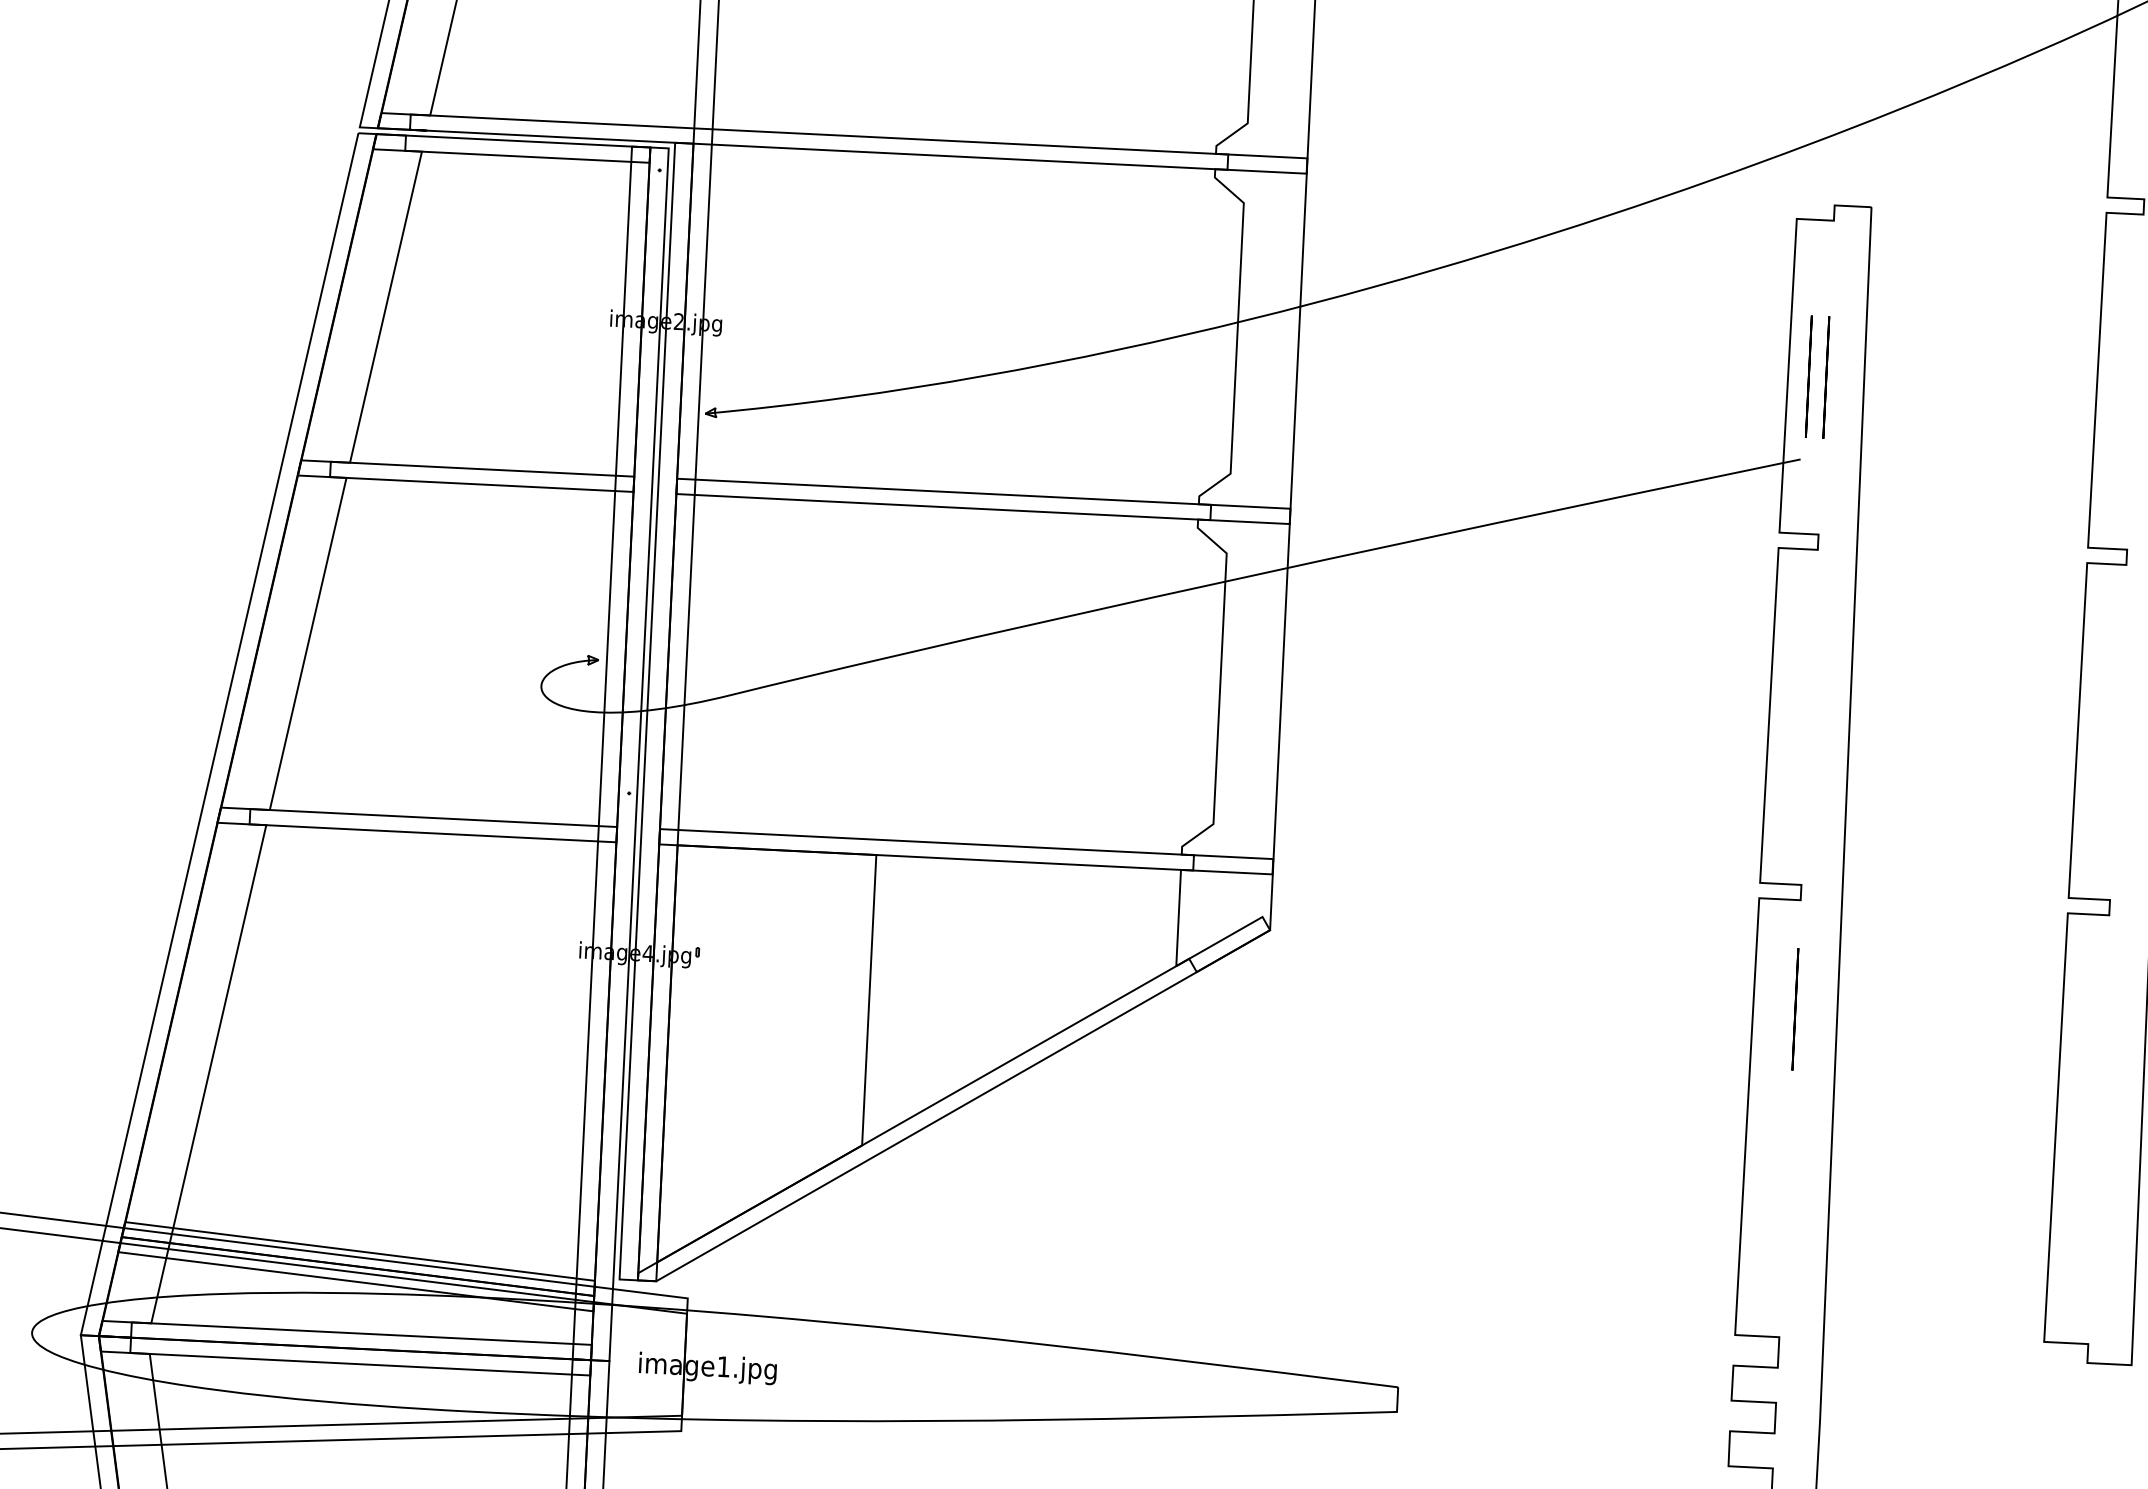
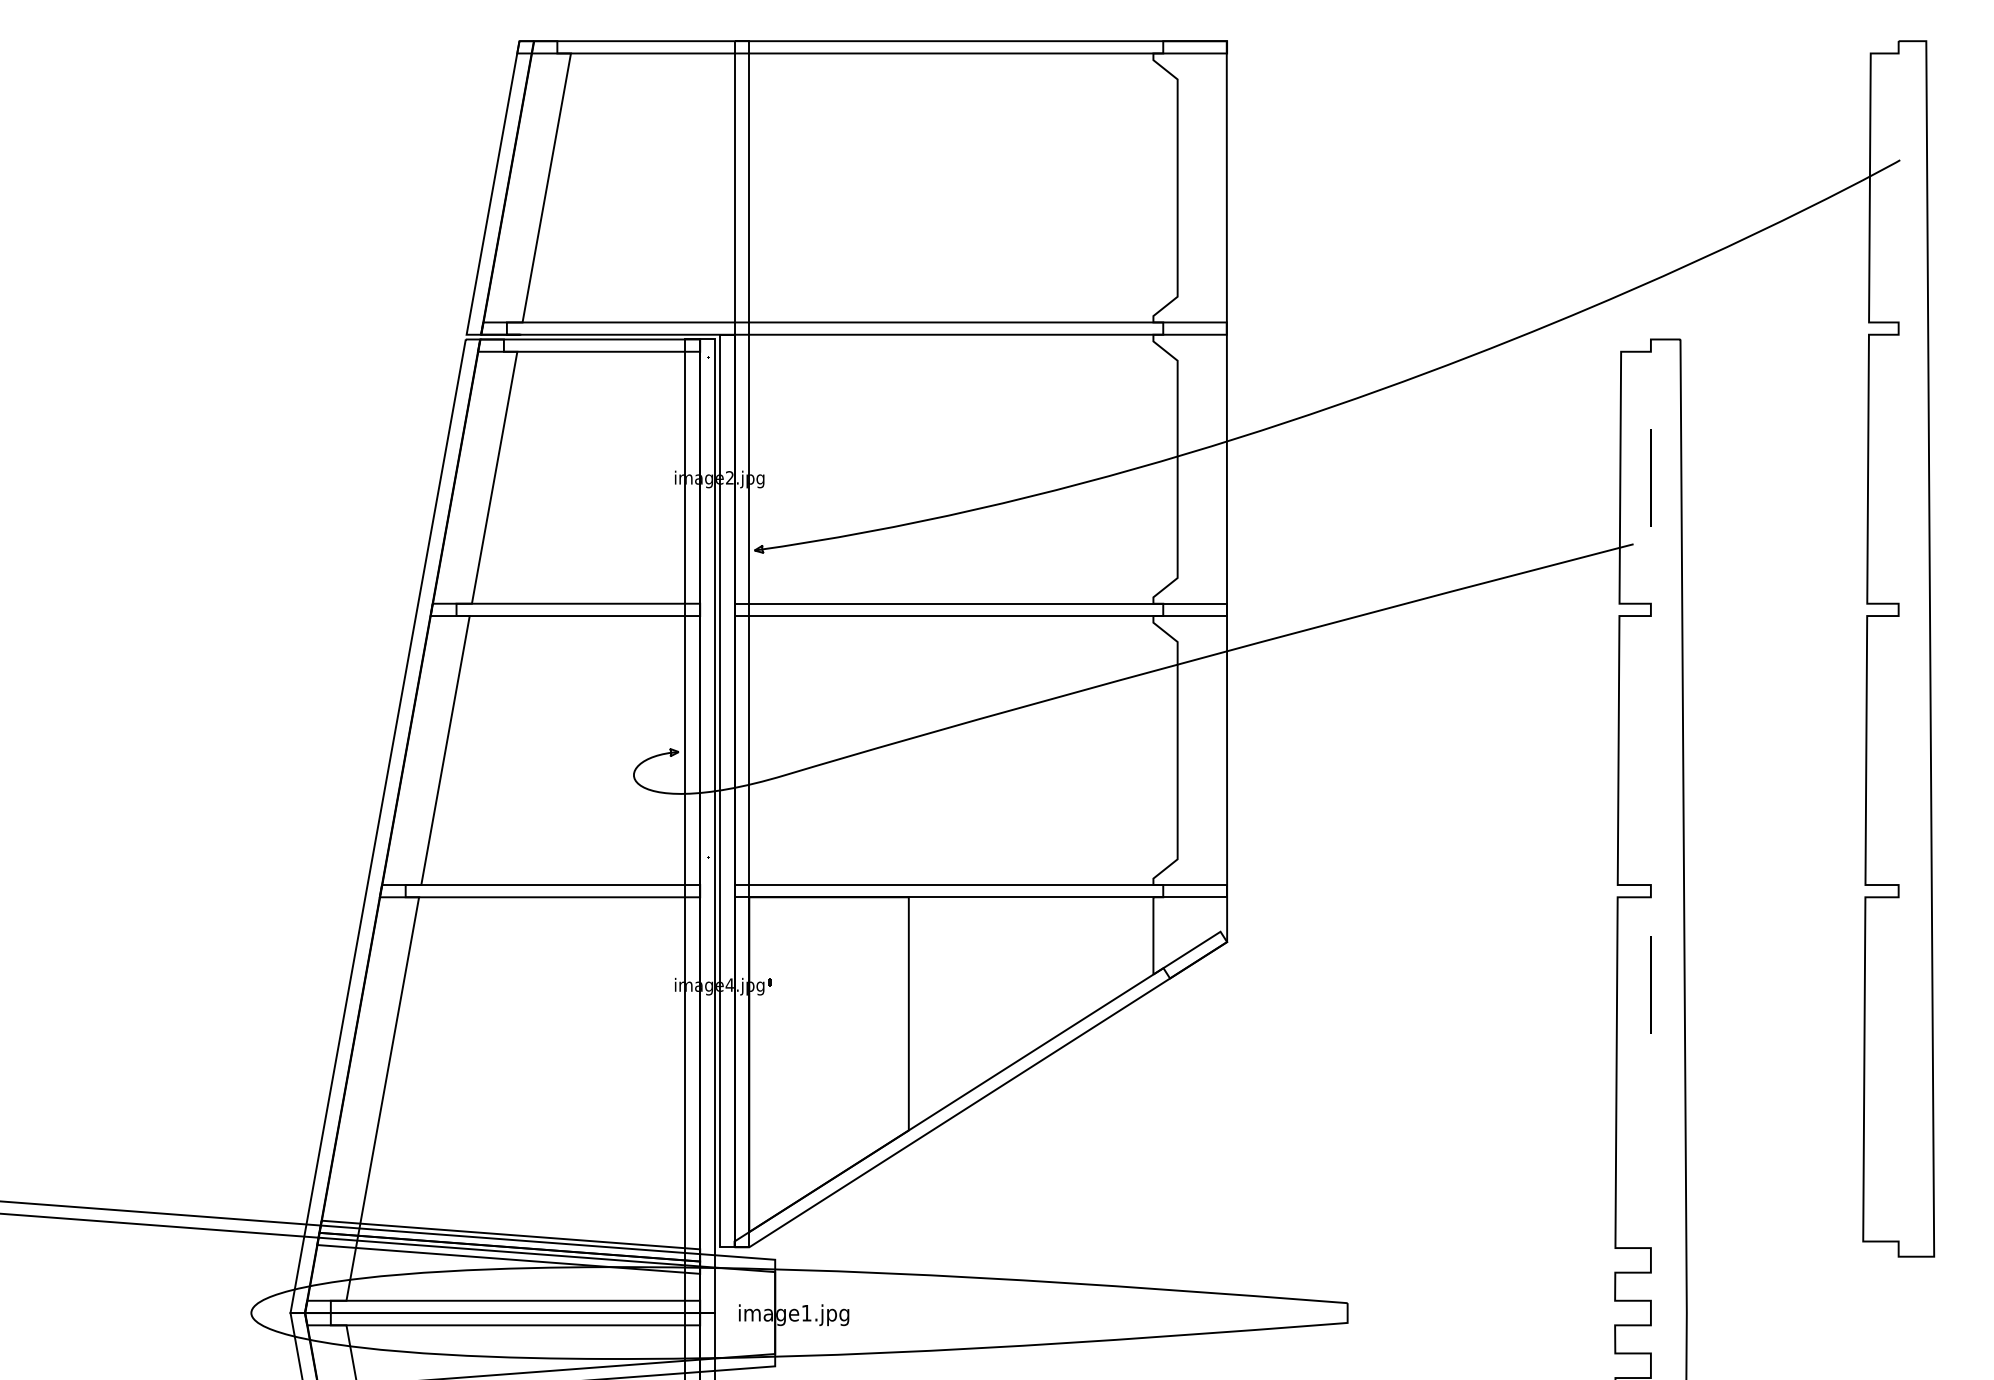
line: (1808, 376) -> (1636, 477), removed

